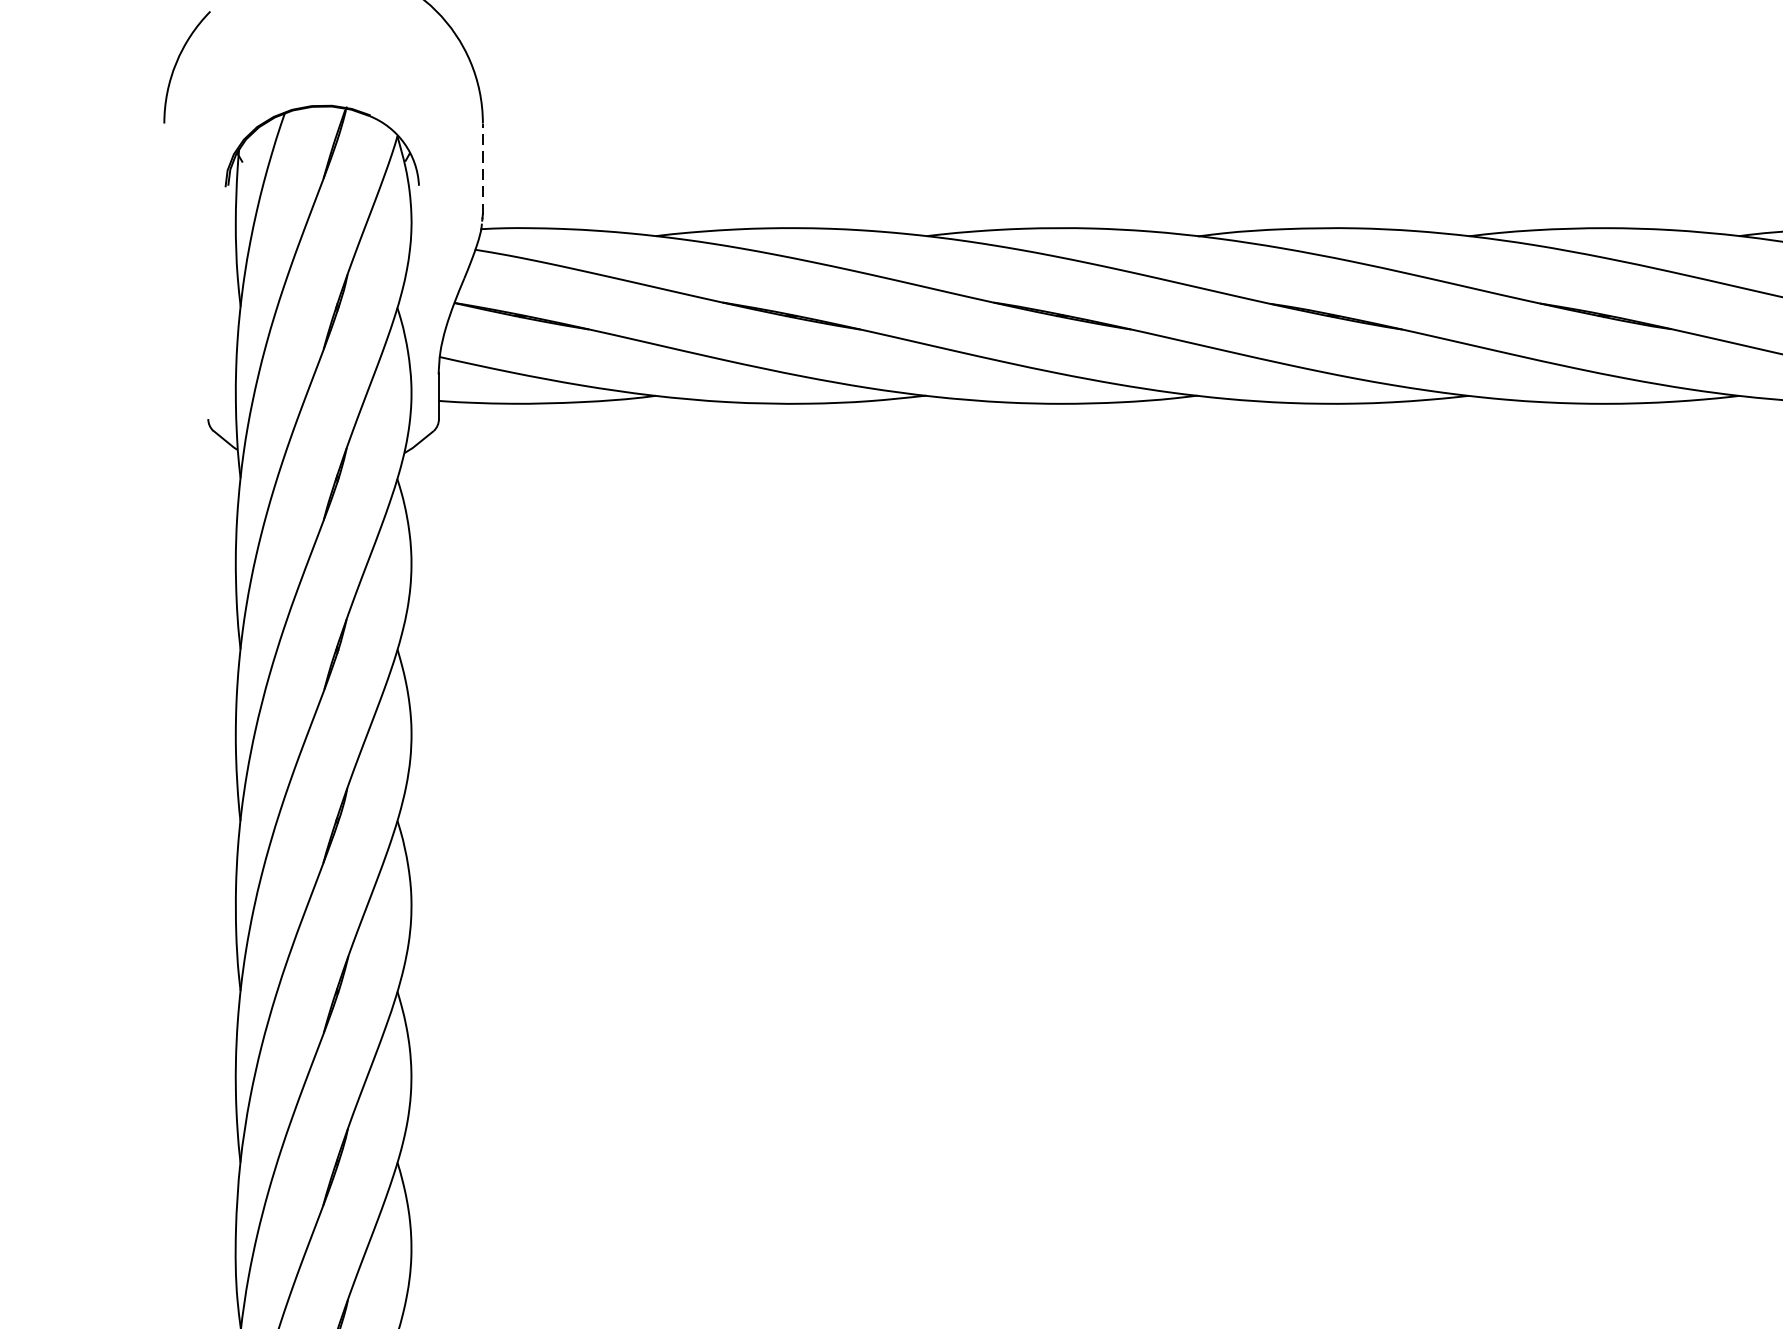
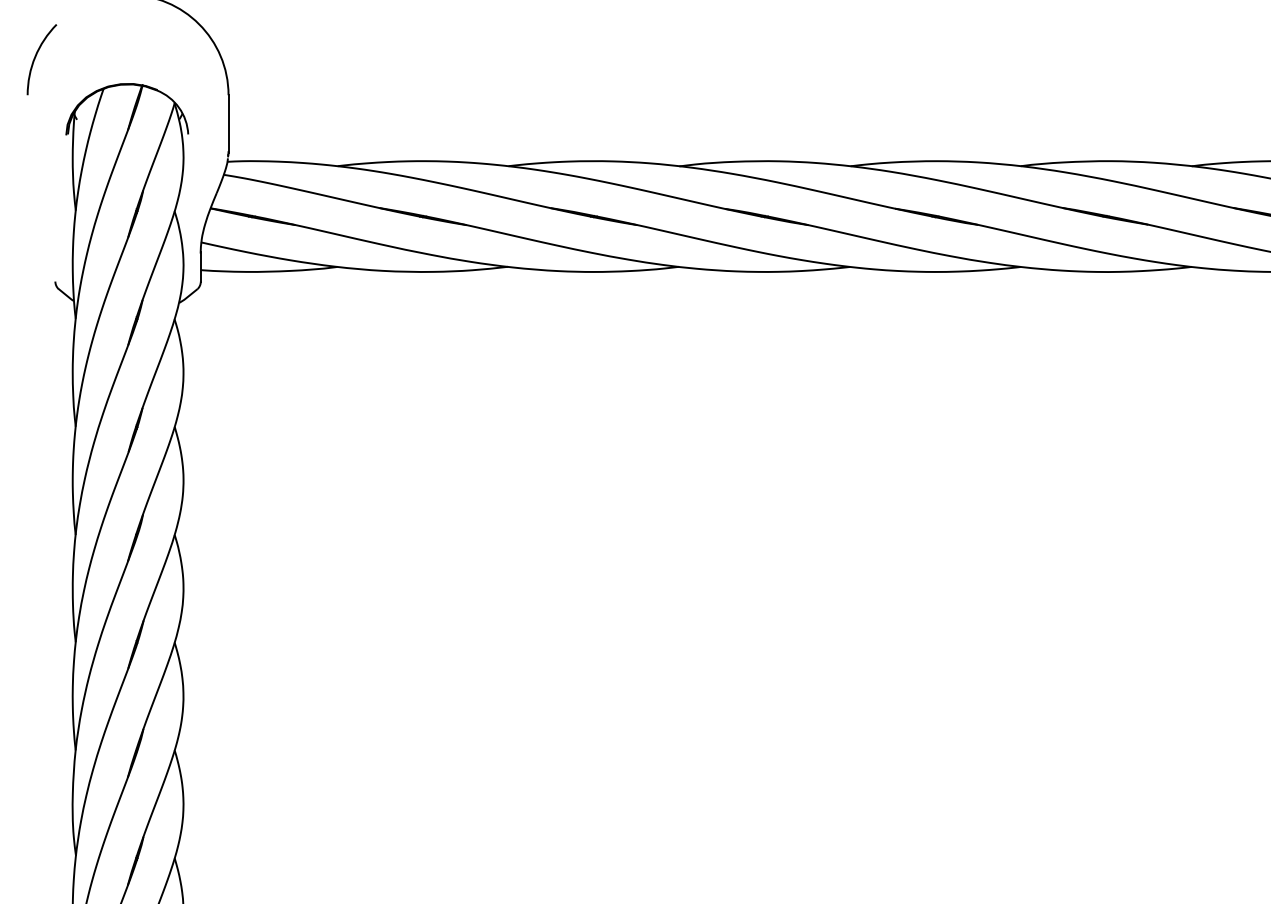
line: (482, 169) -> (228, 124), dashed -> solid

